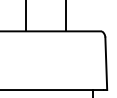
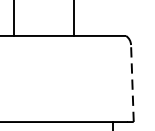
line: (106, 63) -> (132, 83), solid -> dashed

